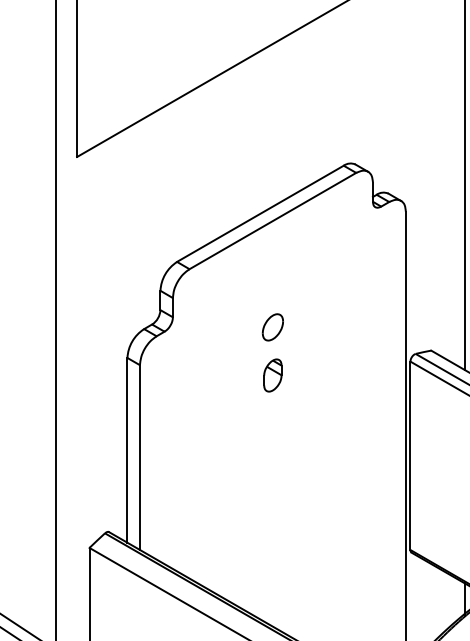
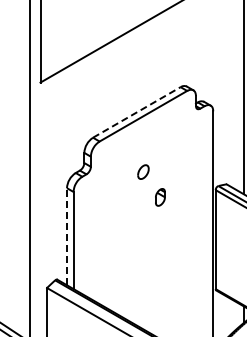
line: (259, 213) -> (136, 112), solid -> dashed
part: (273, 375) -> (160, 197), moved
line: (126, 449) -> (66, 236), solid -> dashed

